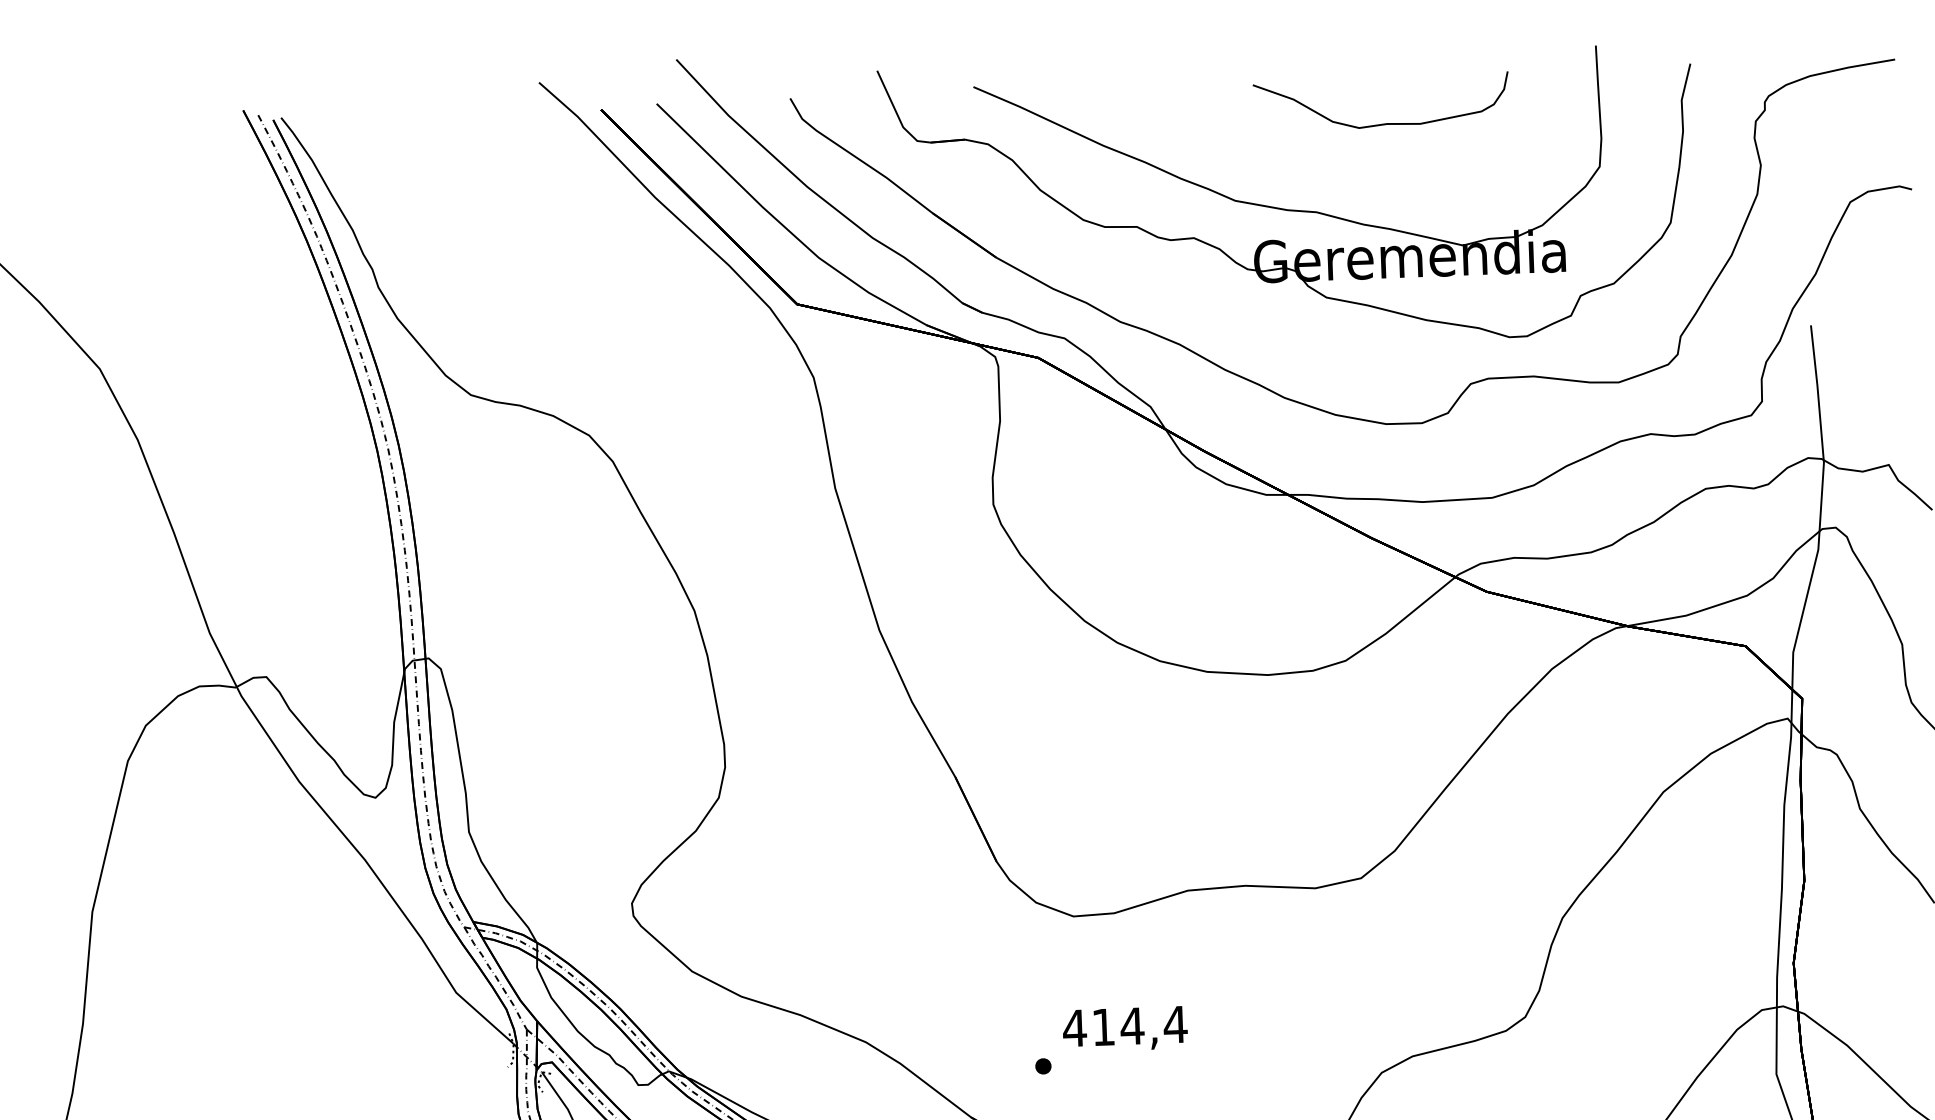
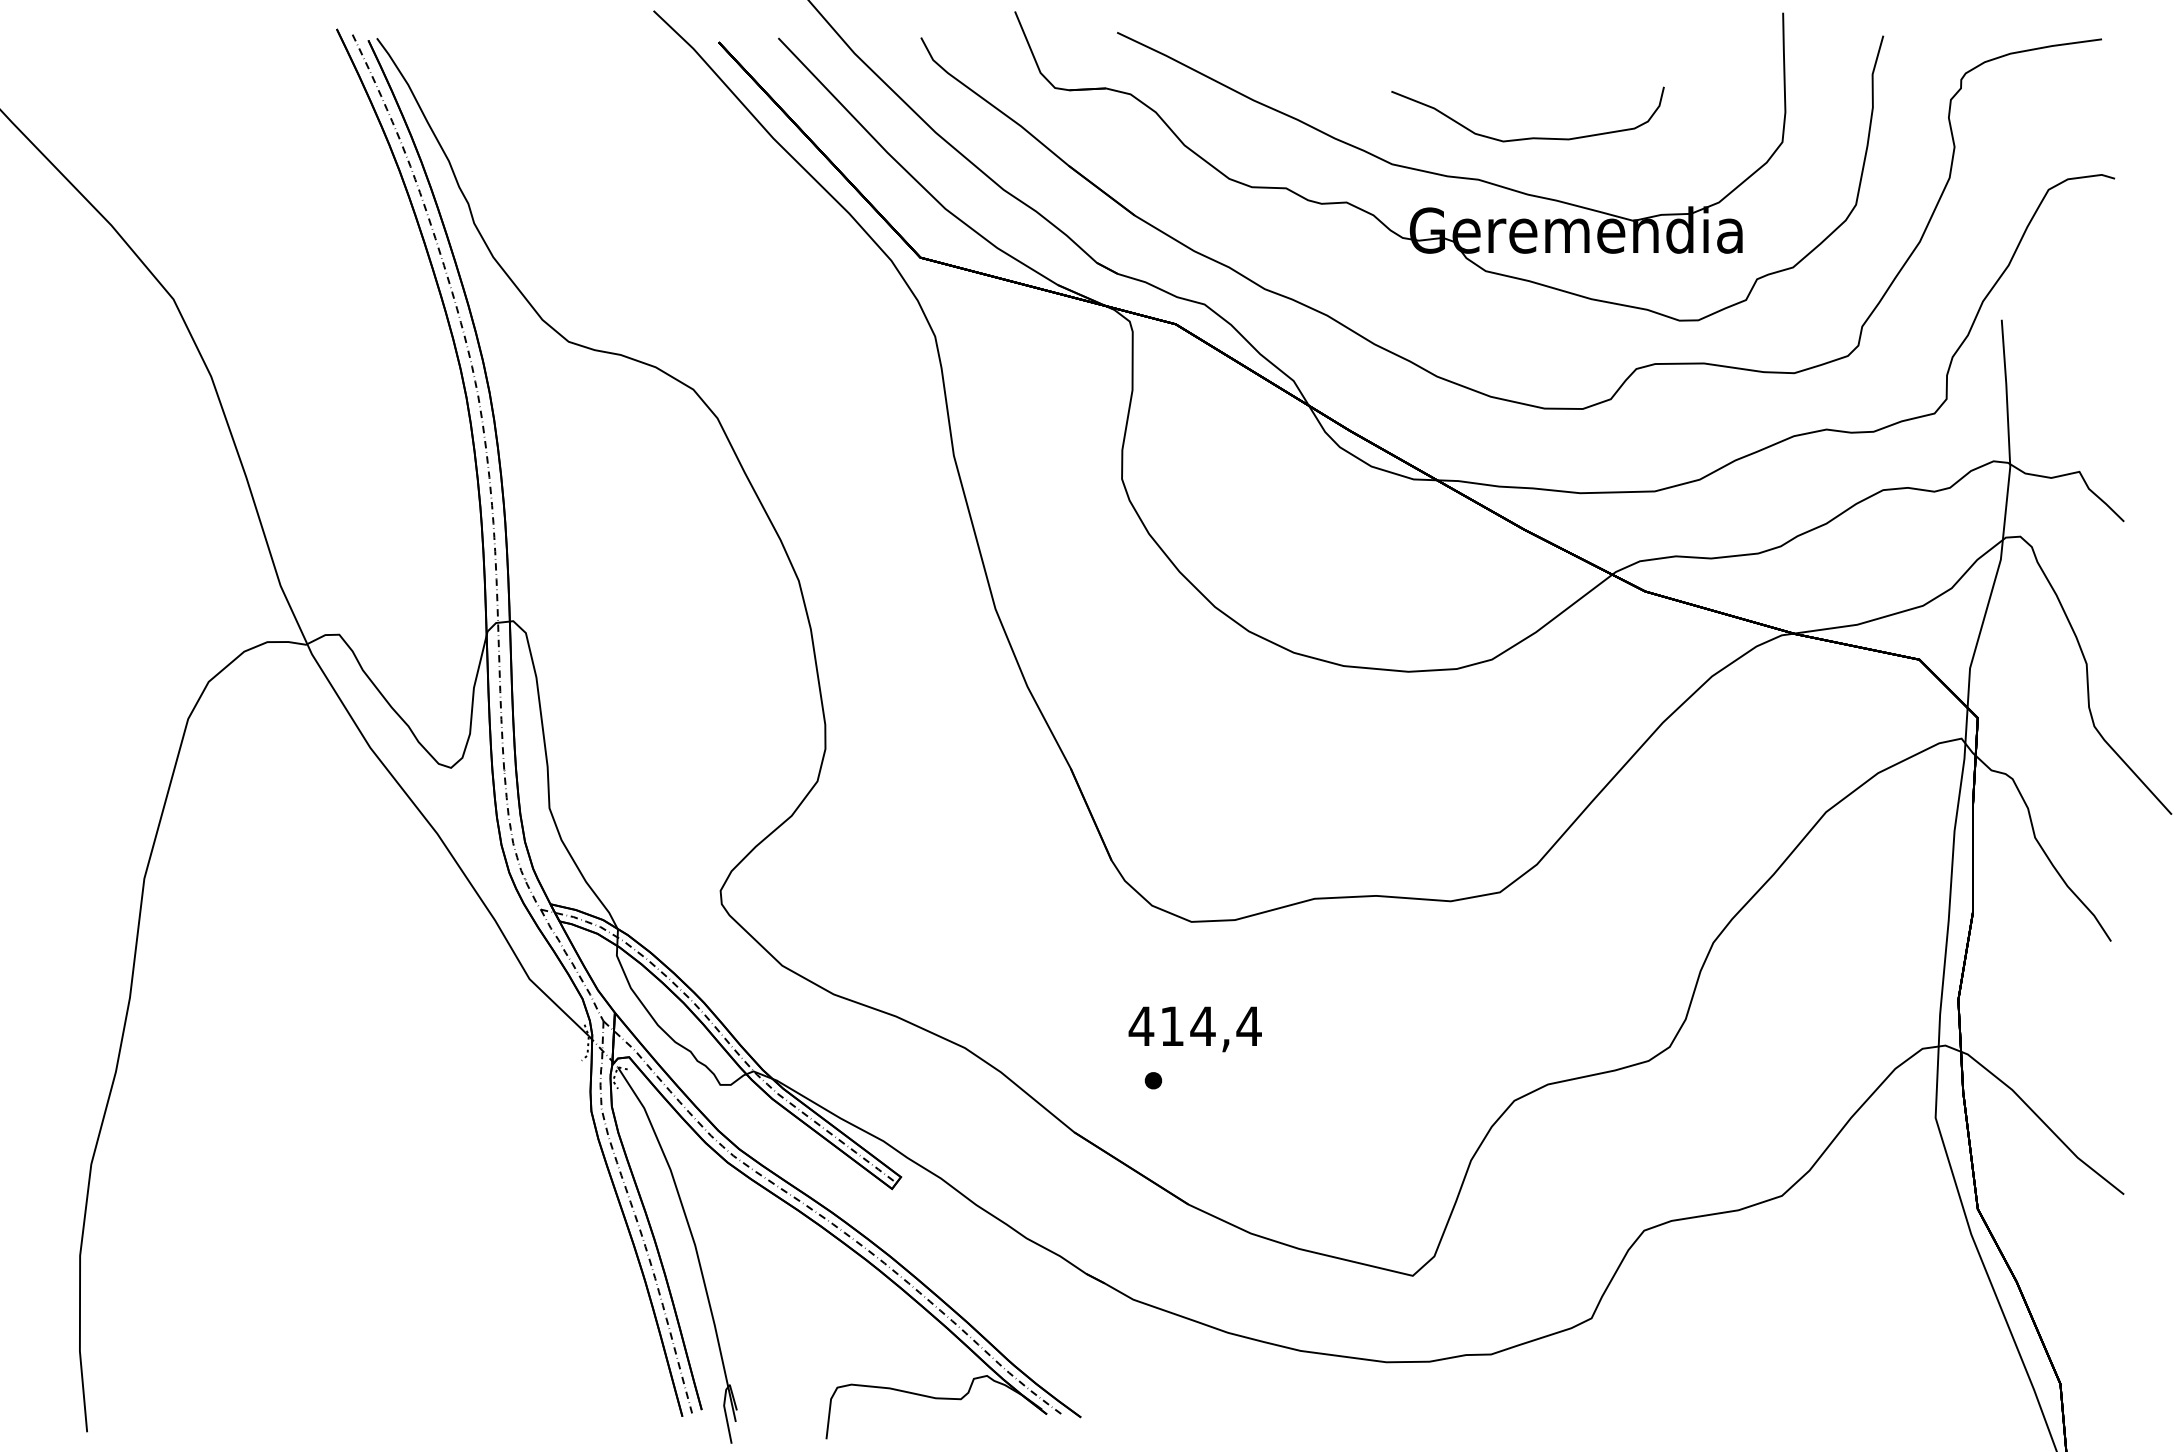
curve: (1382, 123) -> (1528, 137), moved
text: (1124, 1029) -> (1194, 1029), moved

